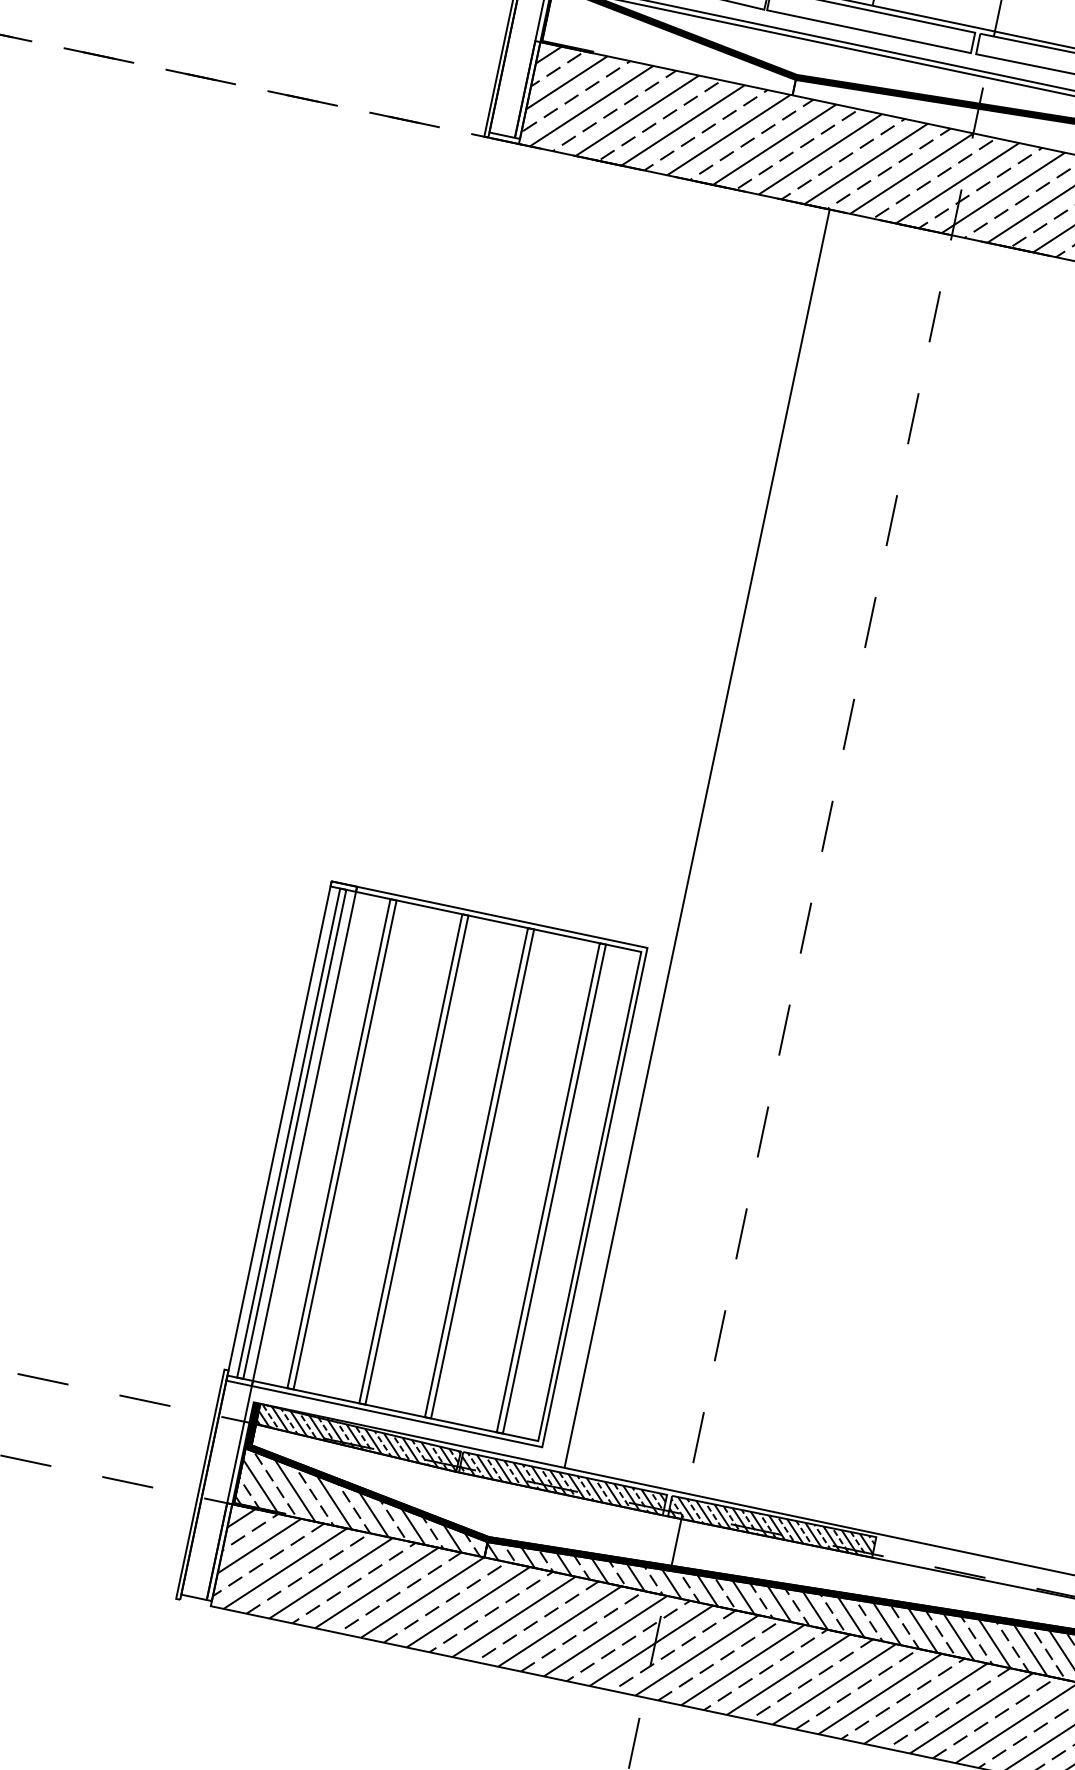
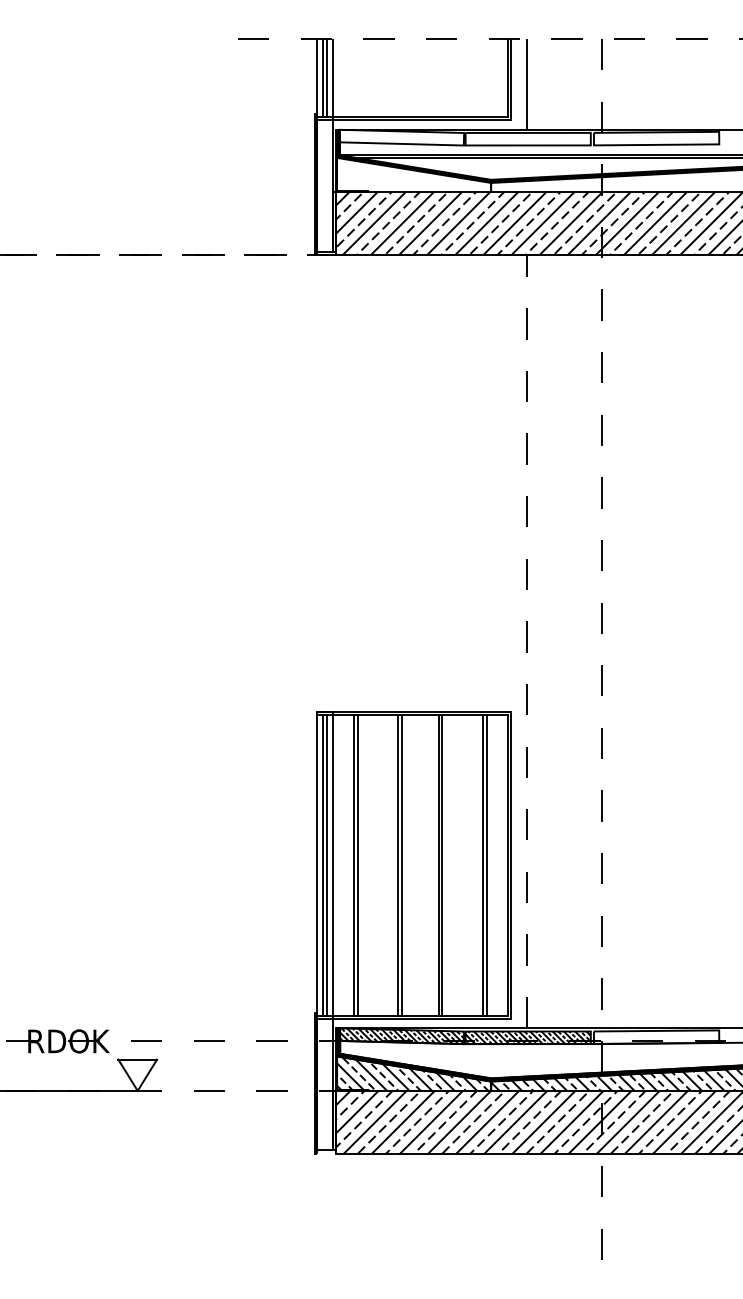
line: (697, 838) -> (527, 641), solid -> dashed
hatch: (772, 1525) -> (656, 1036), removed

